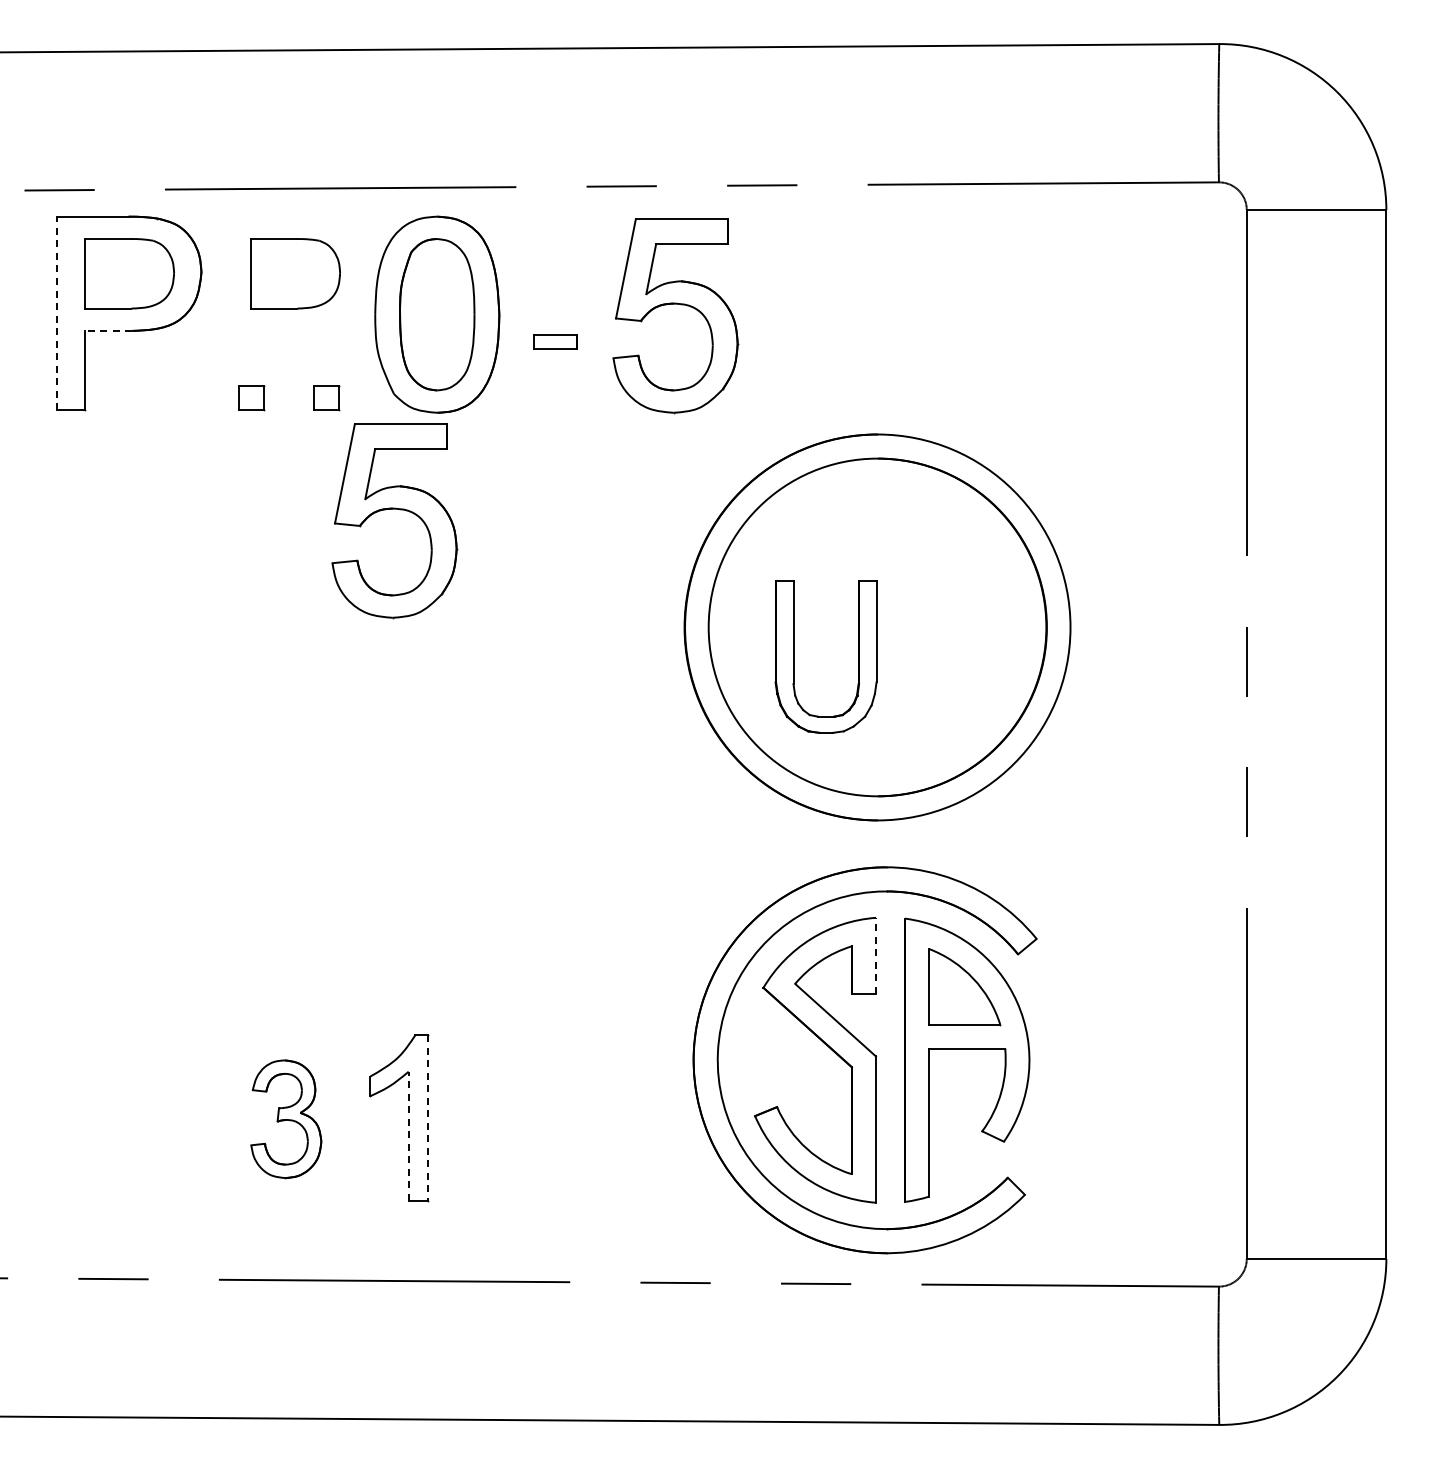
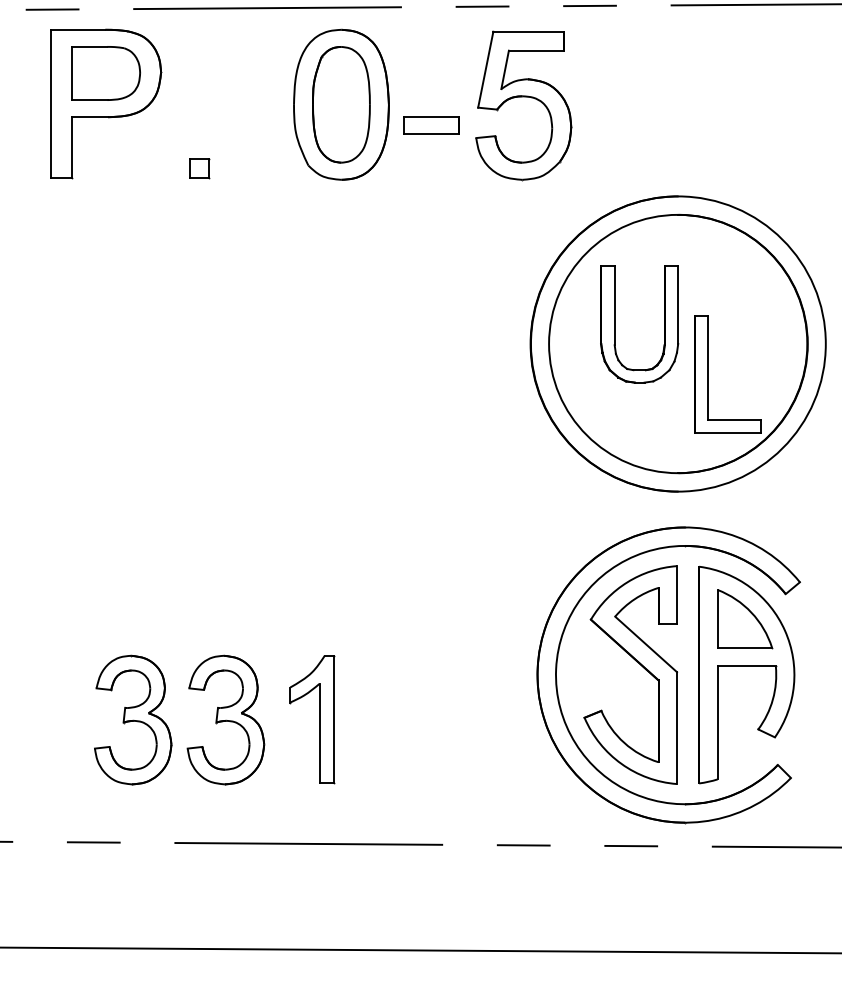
part: (295, 273) -> (233, 73), removed
line: (57, 313) -> (50, 103), dashed -> solid
line: (108, 330) -> (89, 116), dashed -> solid
part: (554, 341) -> (431, 125), size x1.67
part: (326, 398) -> (256, 168), removed
part: (394, 509) -> (308, 253), removed
part: (794, 656) -> (615, 324), moved
part: (917, 666) -> (708, 373), added
line: (875, 955) -> (676, 594), dashed -> solid
line: (427, 1118) -> (333, 719), dashed -> solid
part: (165, 1119) -> (133, 720), added
part: (286, 1119) -> (226, 720), size x1.43
line: (408, 1136) -> (319, 733), dashed -> solid

